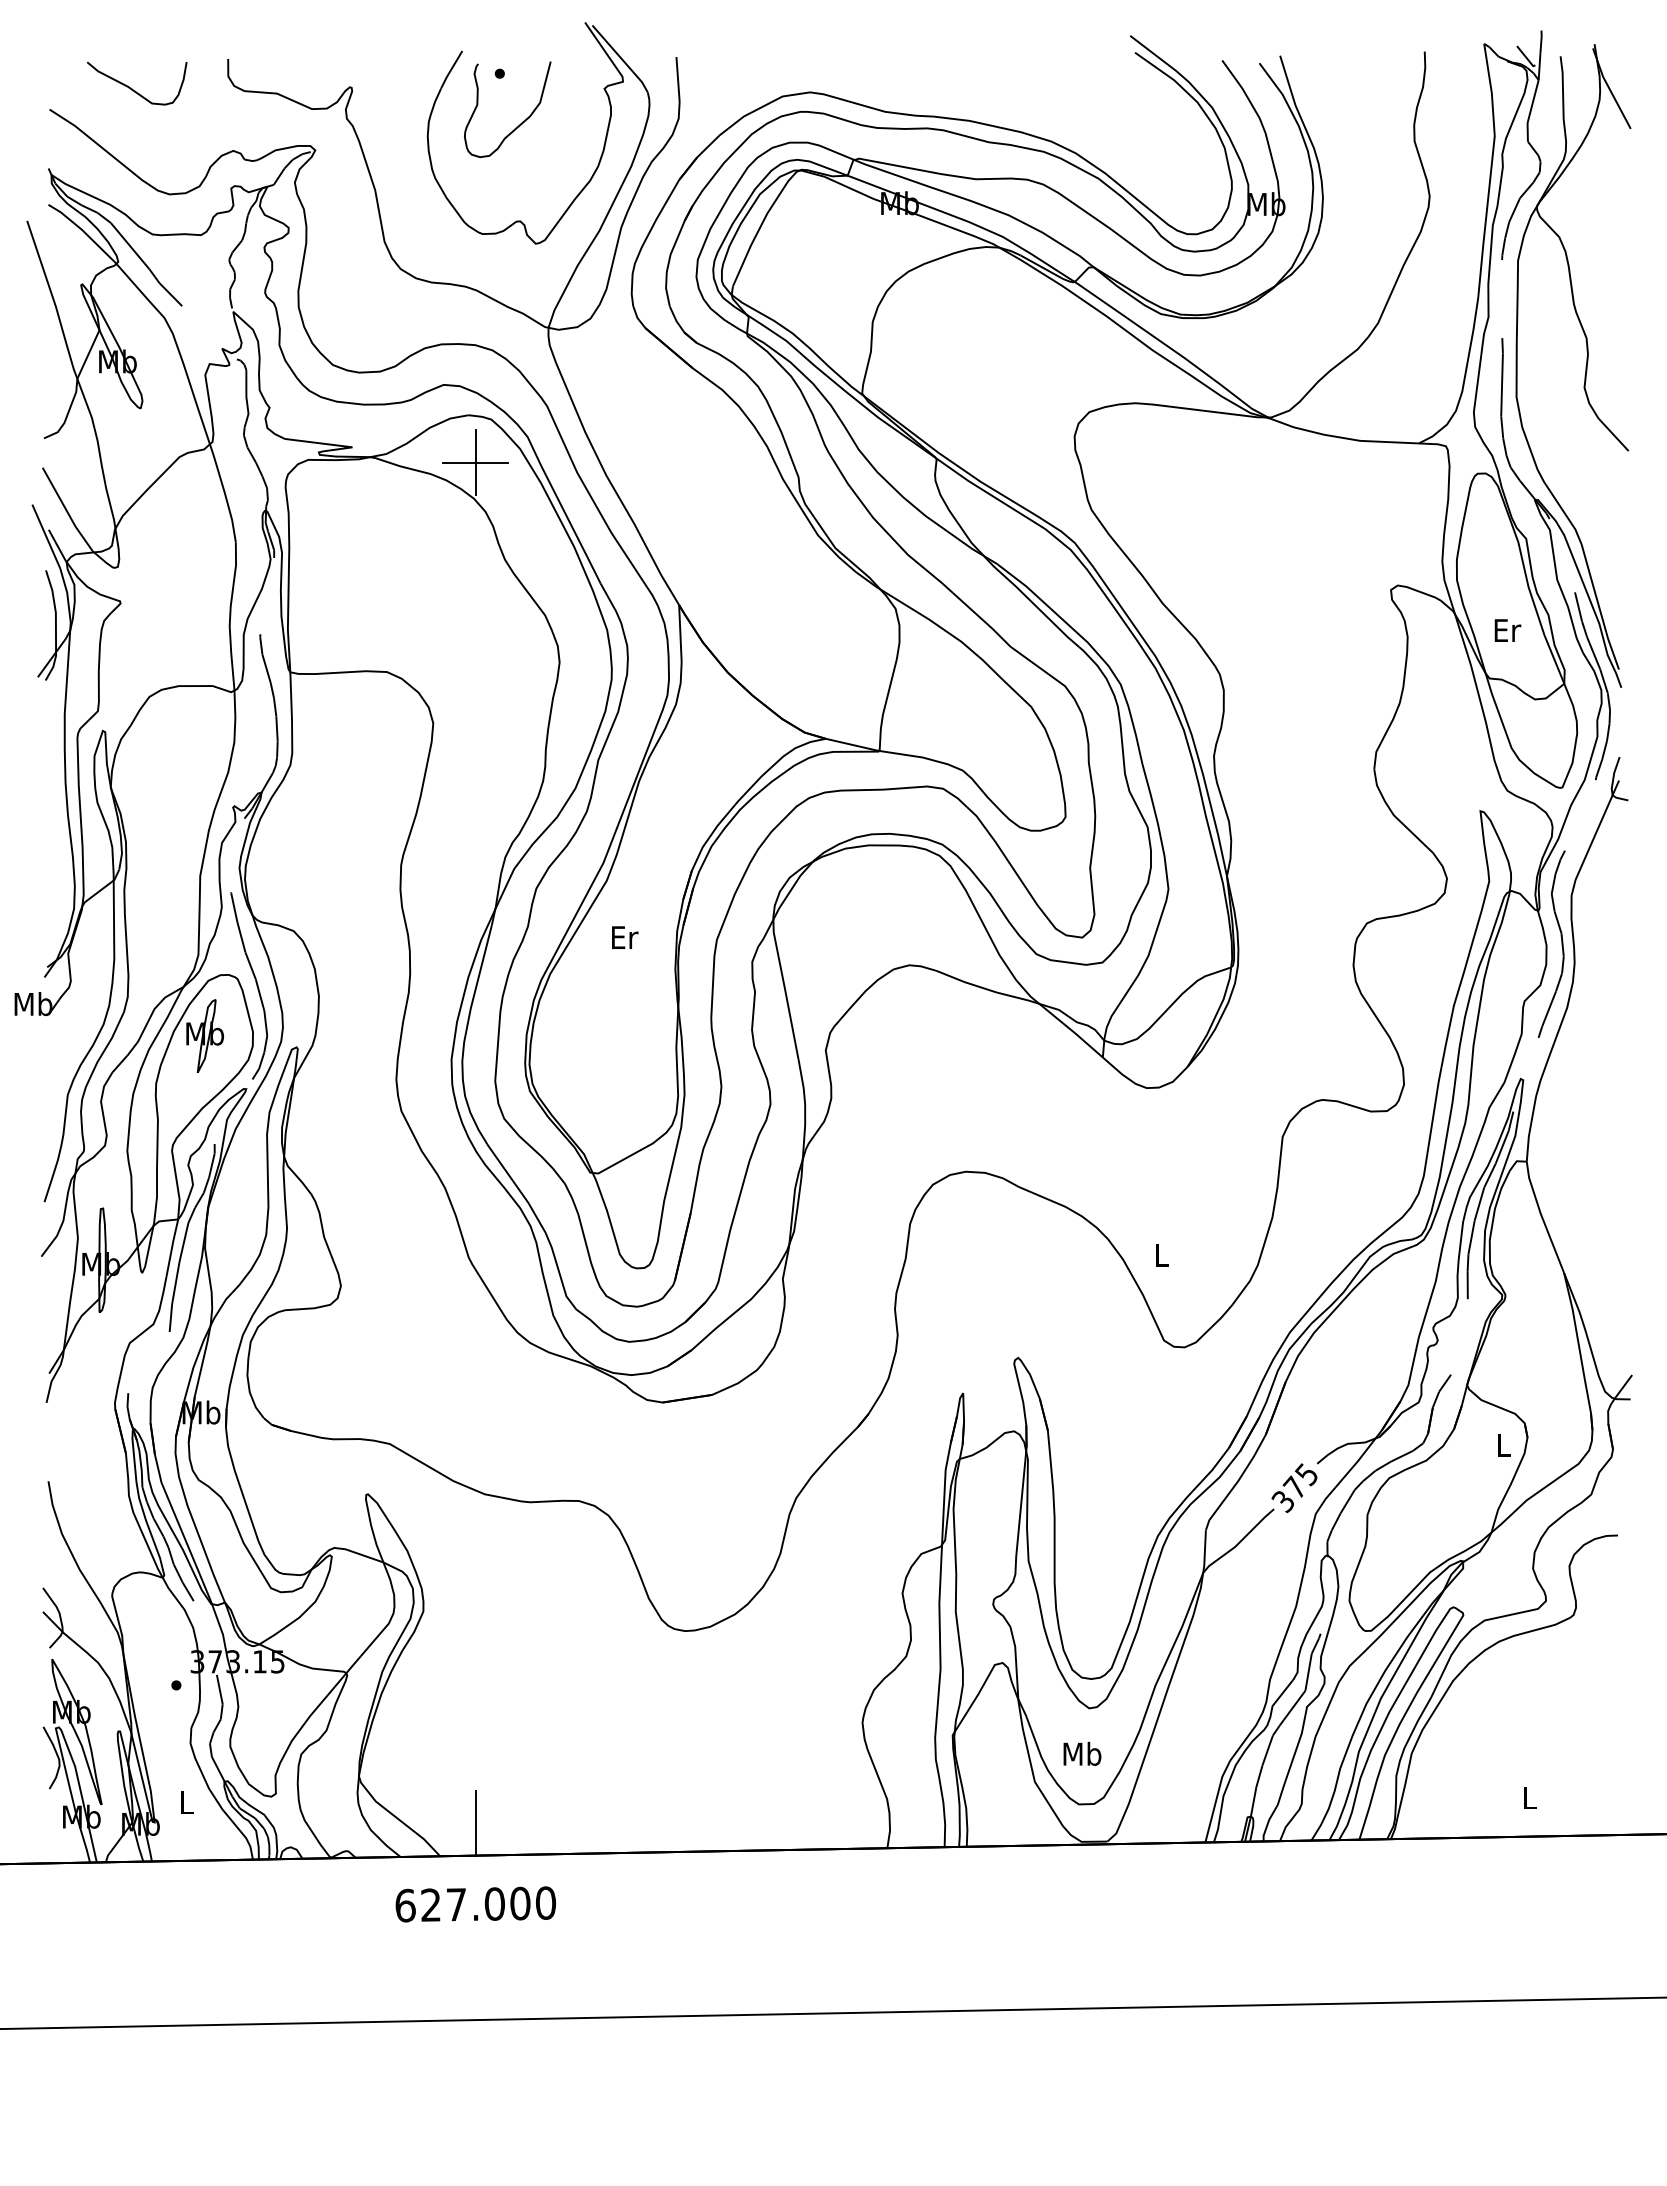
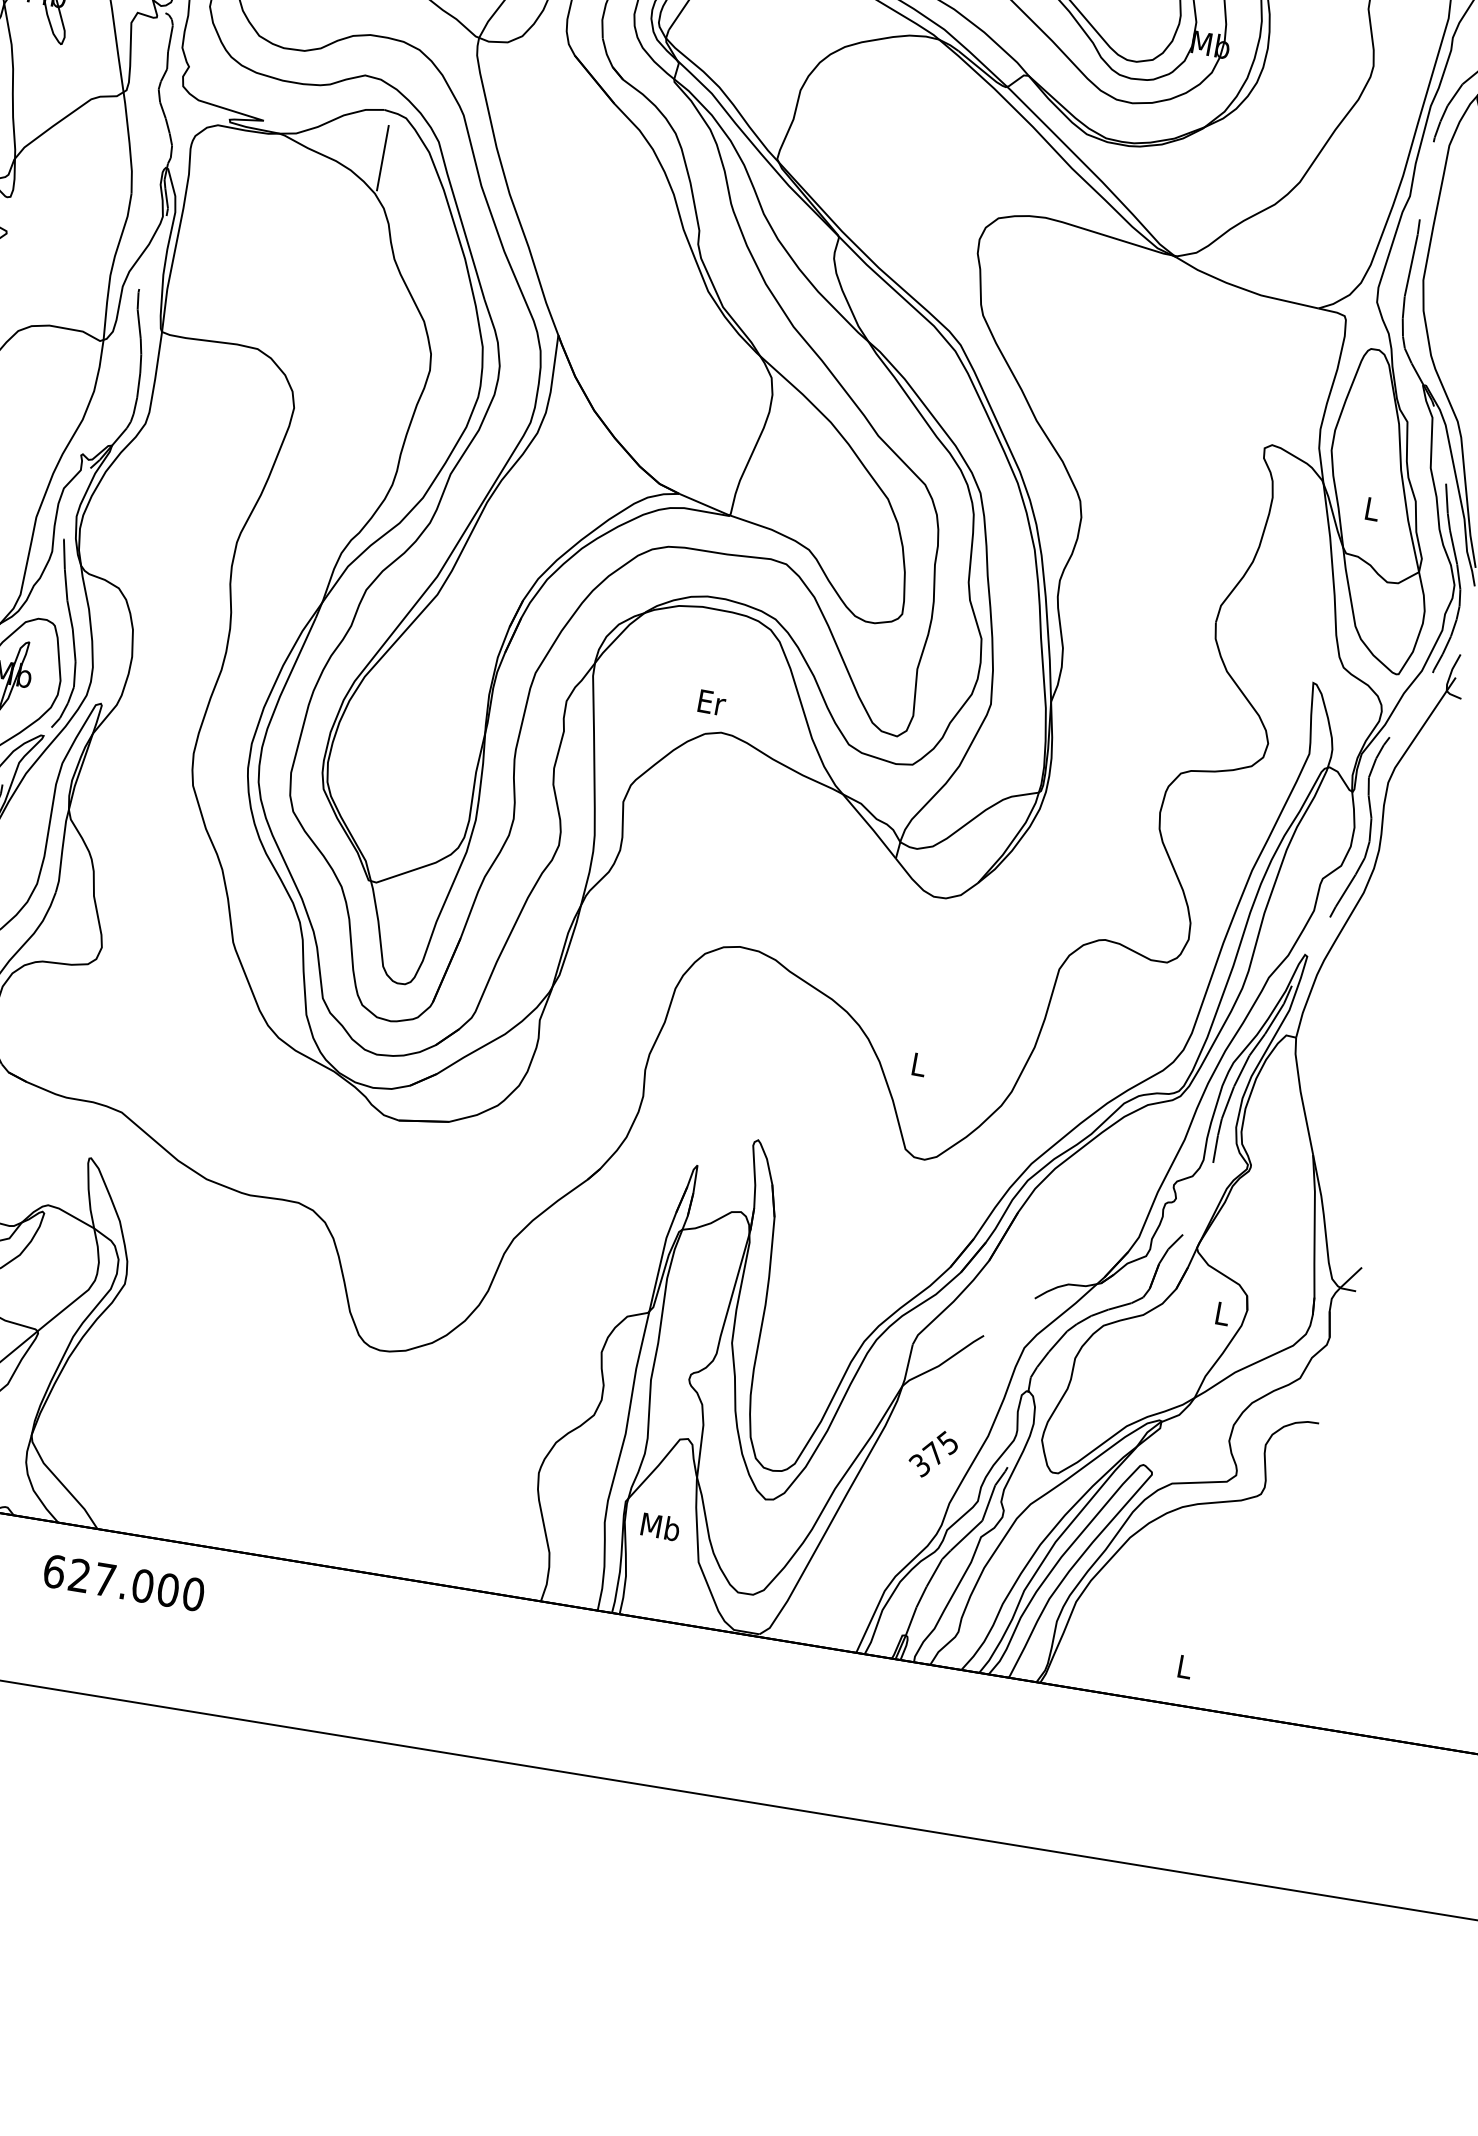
line: (475, 462) -> (382, 157), removed
text: (1507, 630) -> (1372, 509), Er -> L
text: (625, 937) -> (712, 702), moved
text: (1294, 1488) -> (933, 1454), moved
text: (1082, 1753) -> (660, 1526), moved
line: (475, 1822) -> (138, 1501), removed

